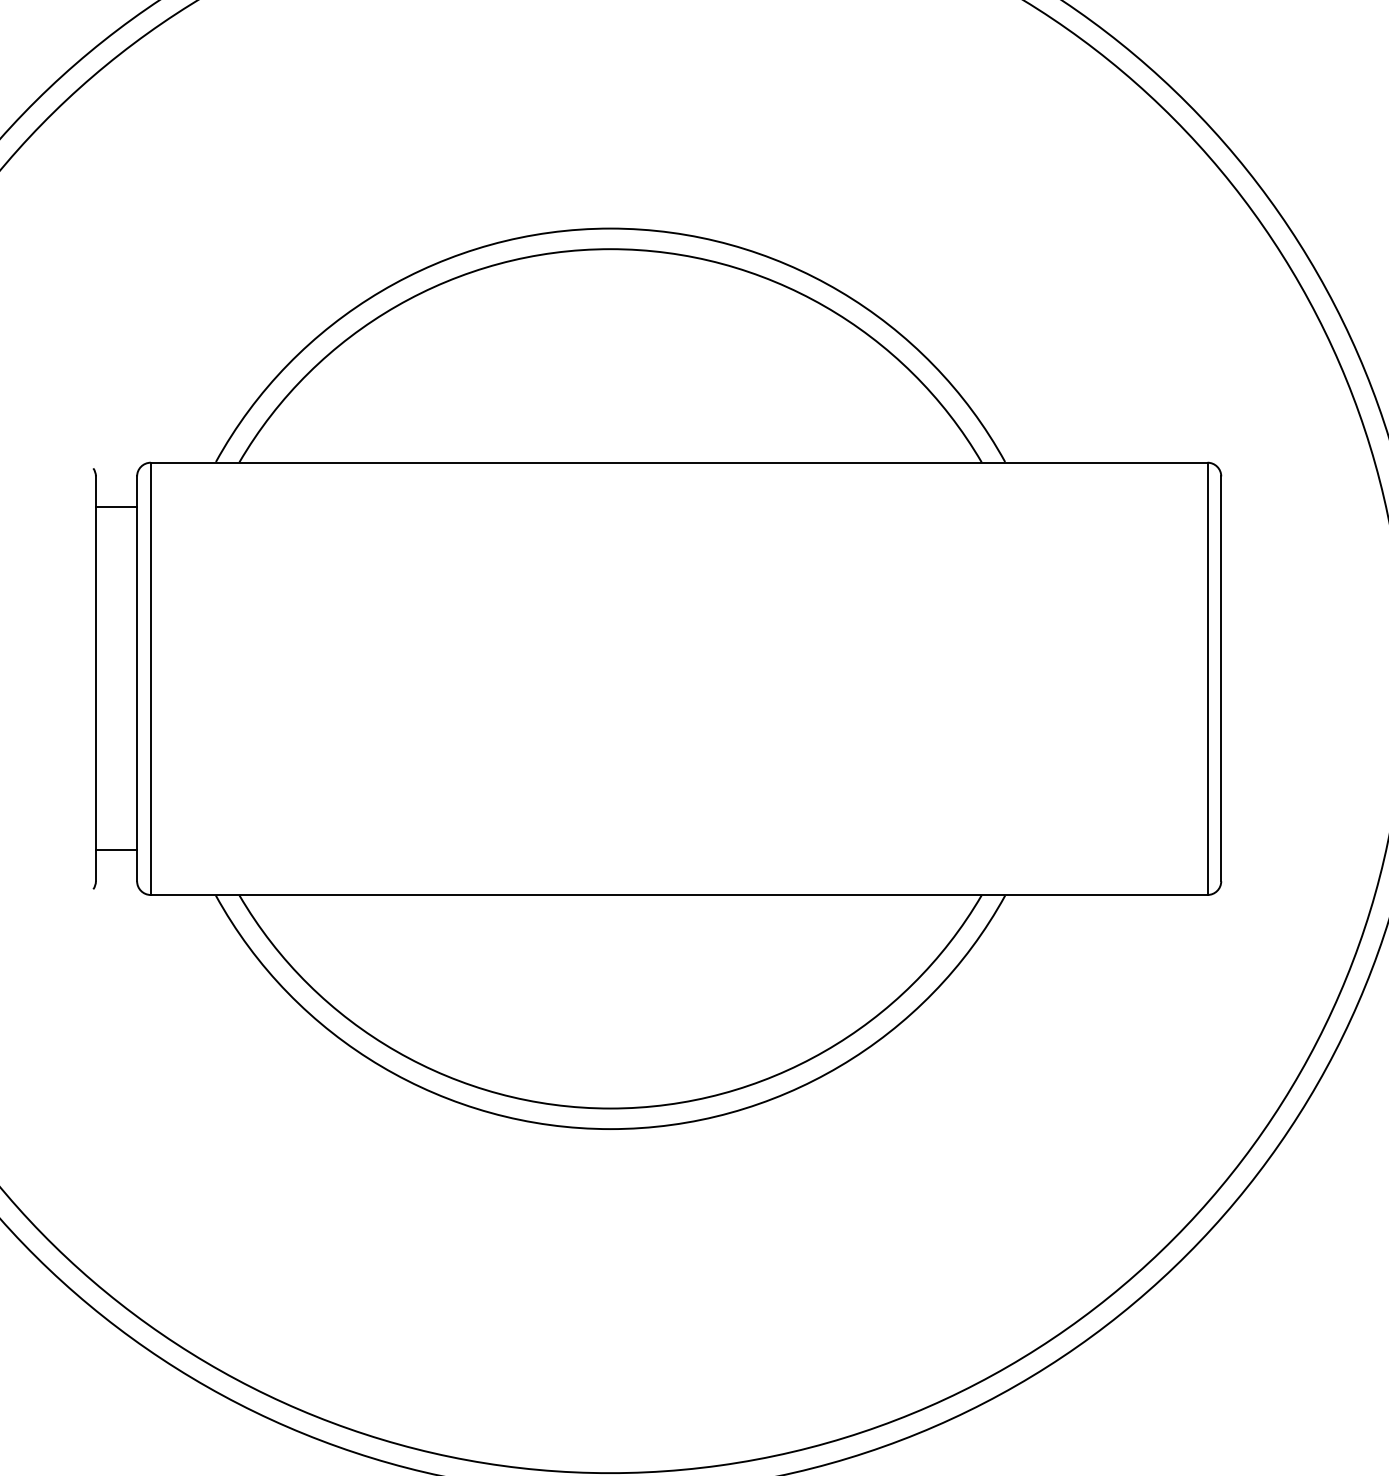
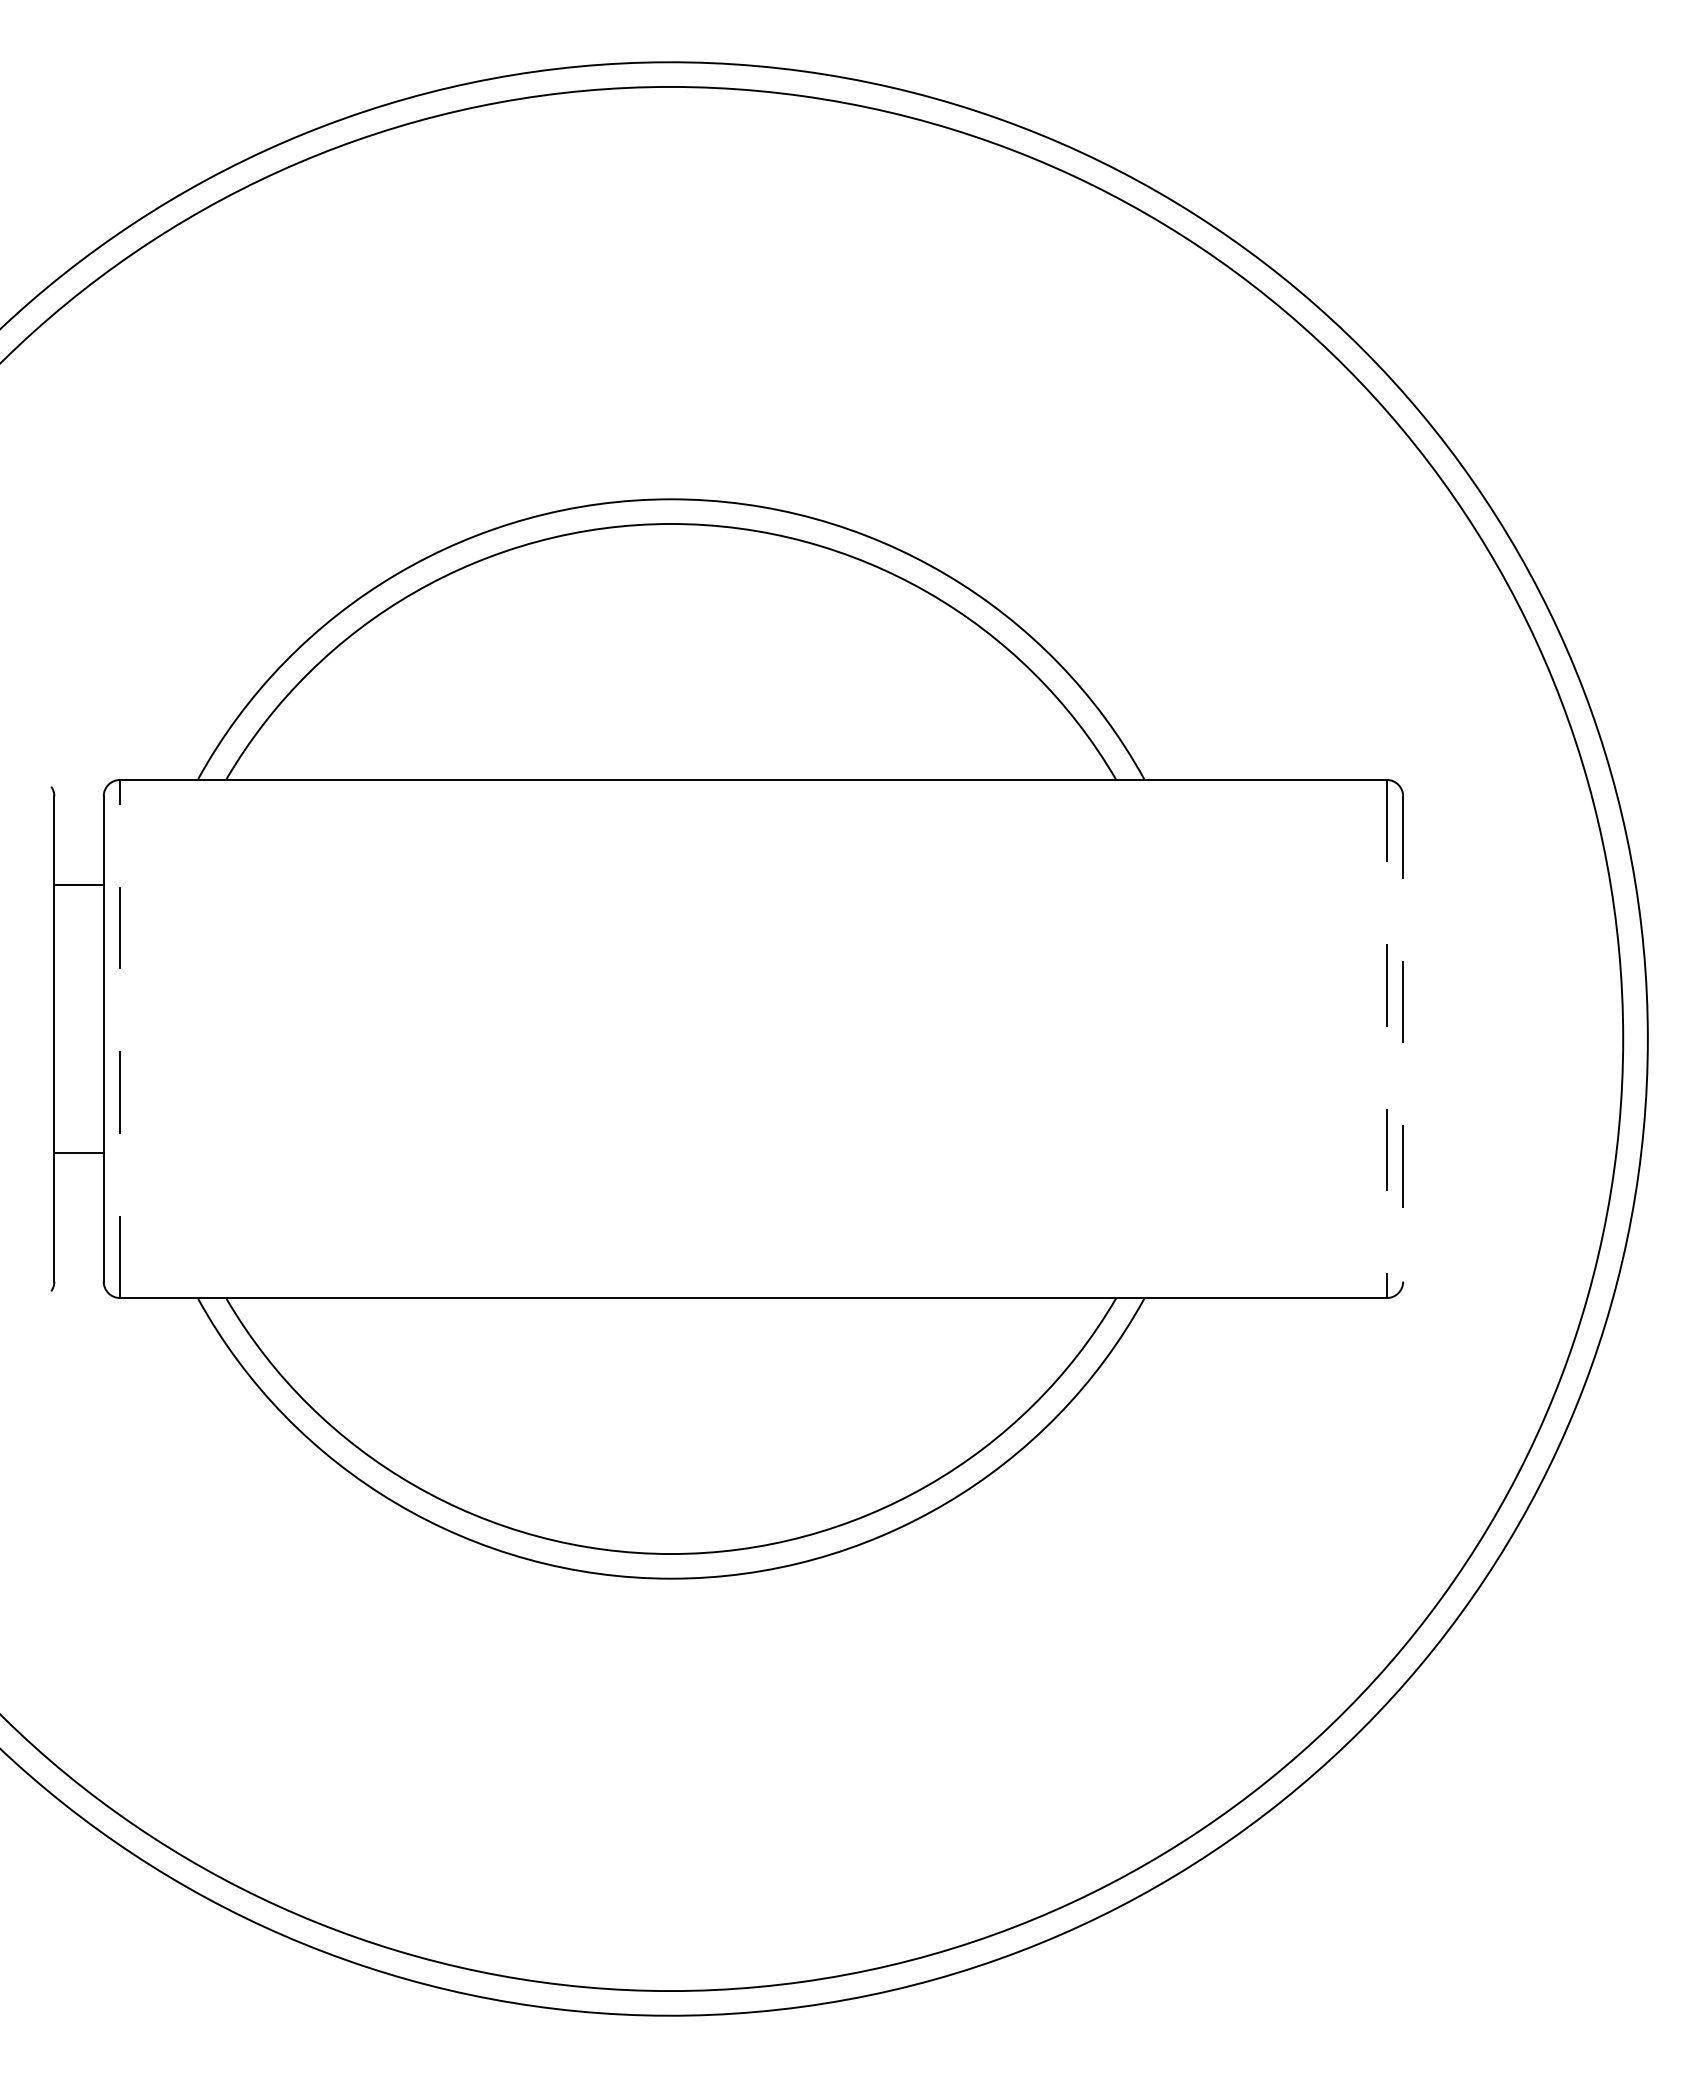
line: (116, 507) -> (78, 885), moved
line: (151, 678) -> (120, 1038), solid -> dashed
line: (1207, 679) -> (1386, 1039), solid -> dashed
line: (1221, 679) -> (1403, 1039), solid -> dashed
line: (116, 850) -> (78, 1152), moved

